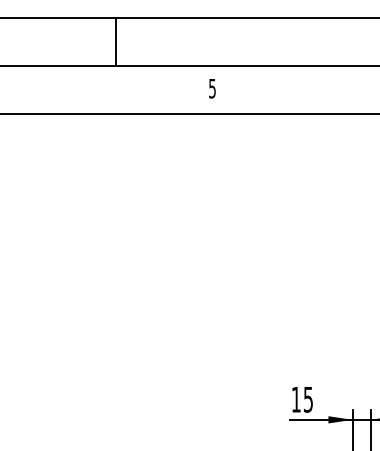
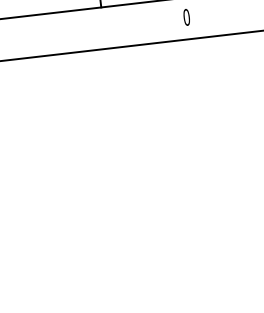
text: (212, 88) -> (186, 17), 5 -> 0

